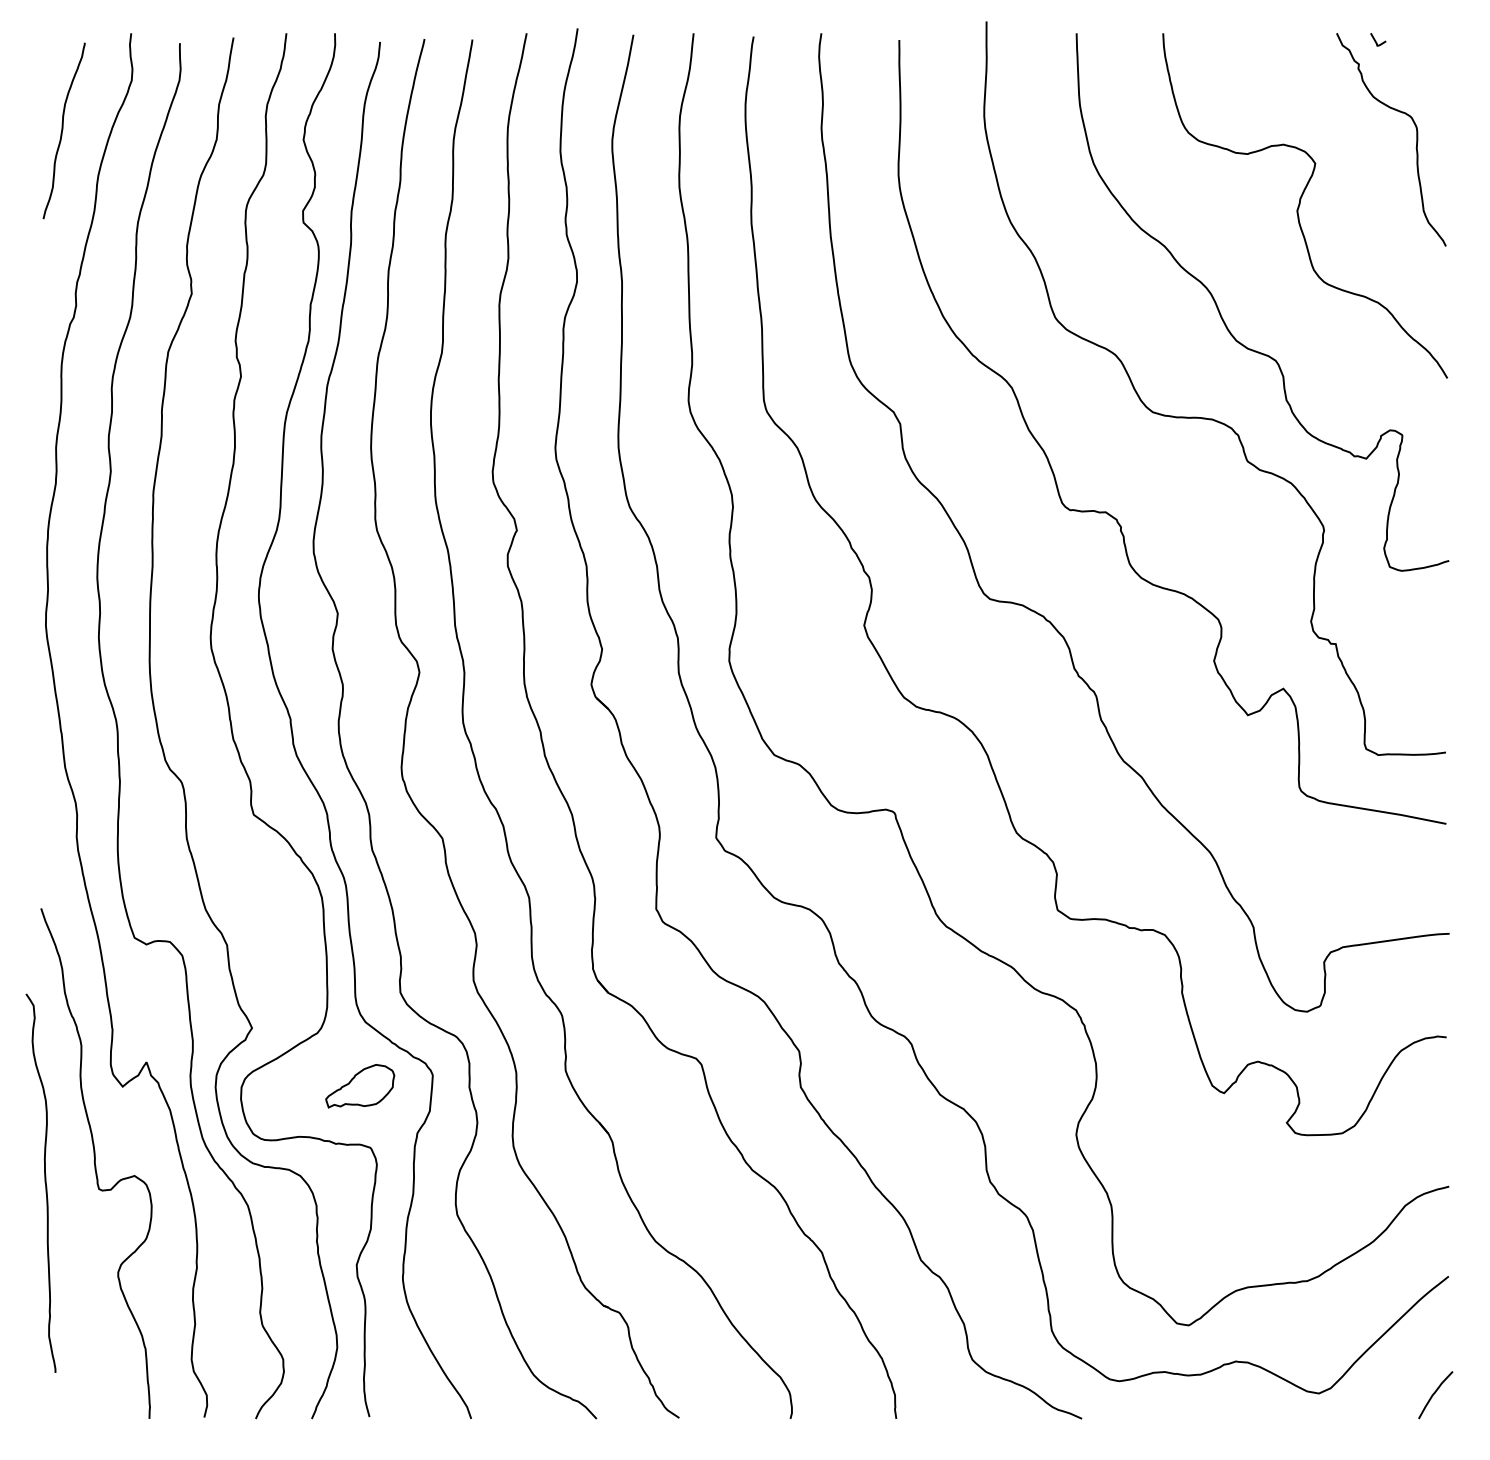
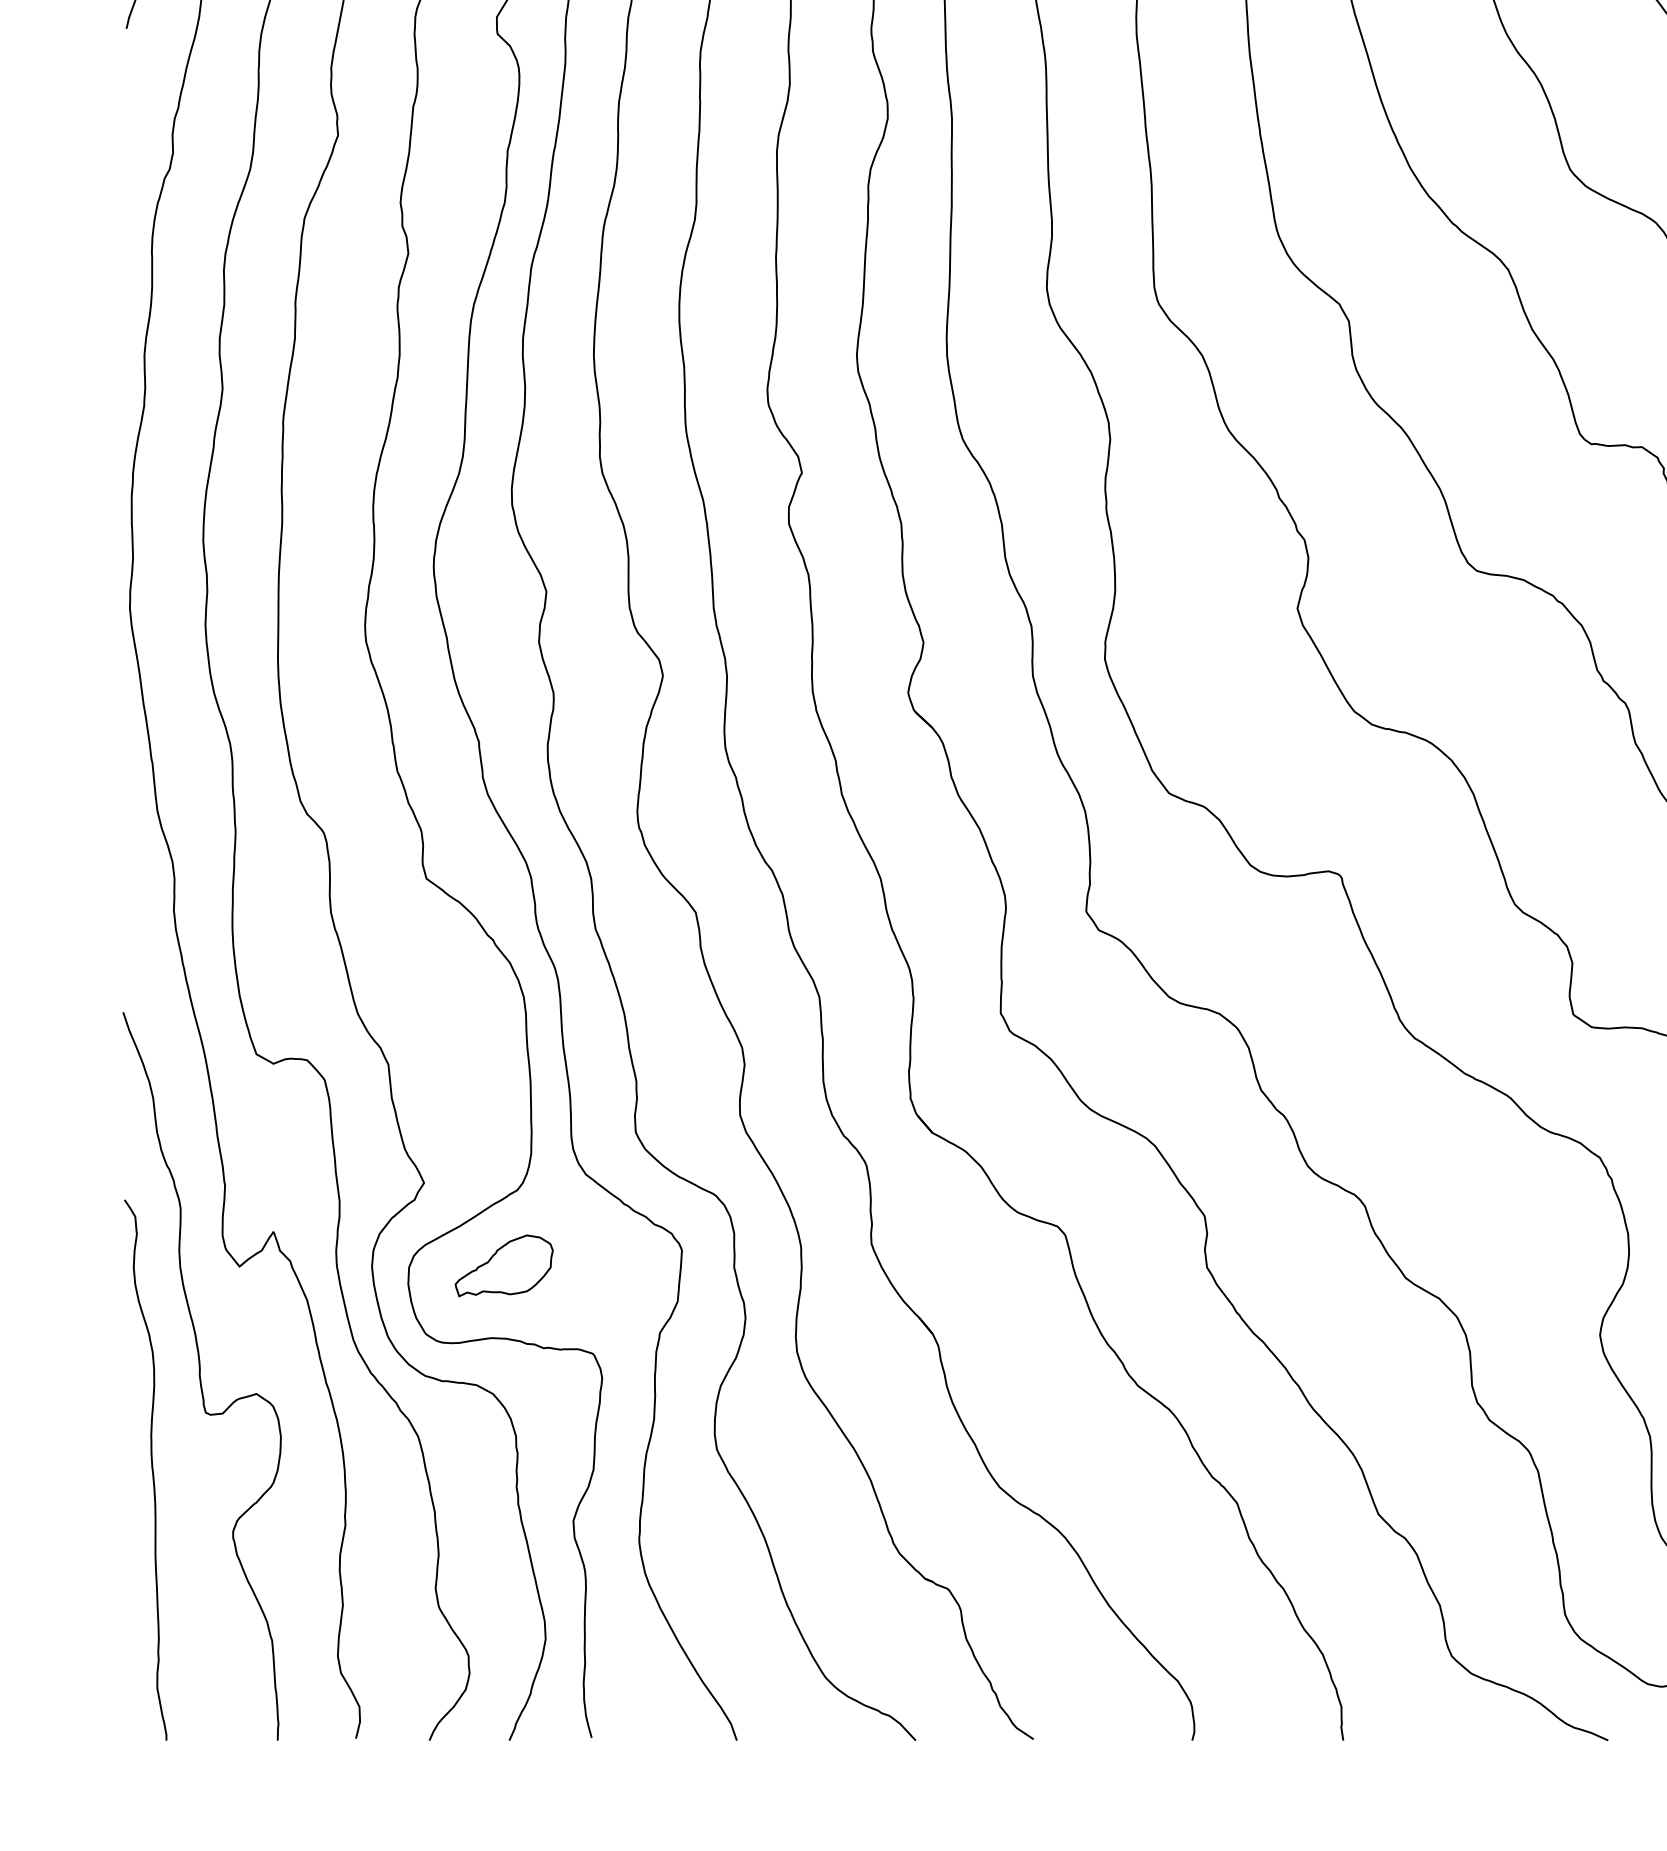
part: (360, 1086) -> (504, 1266), moved
curve: (44, 1182) -> (150, 1468), moved

